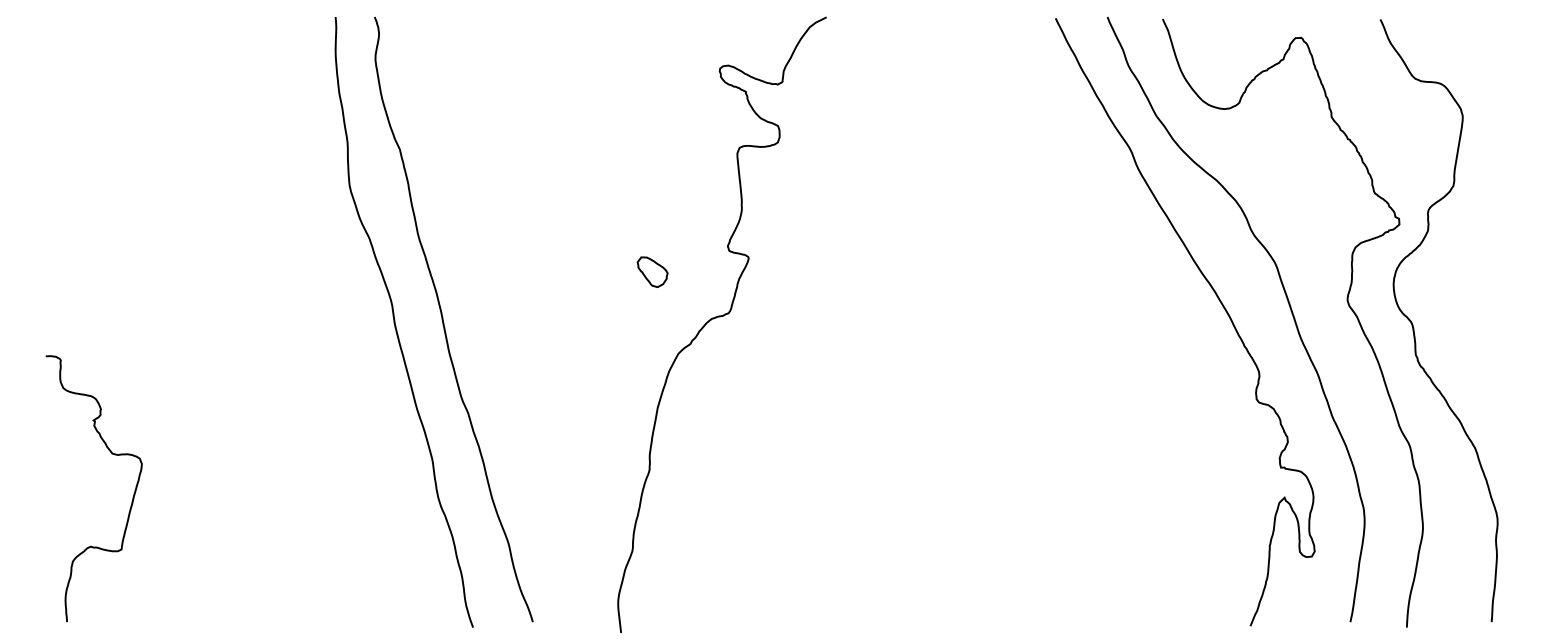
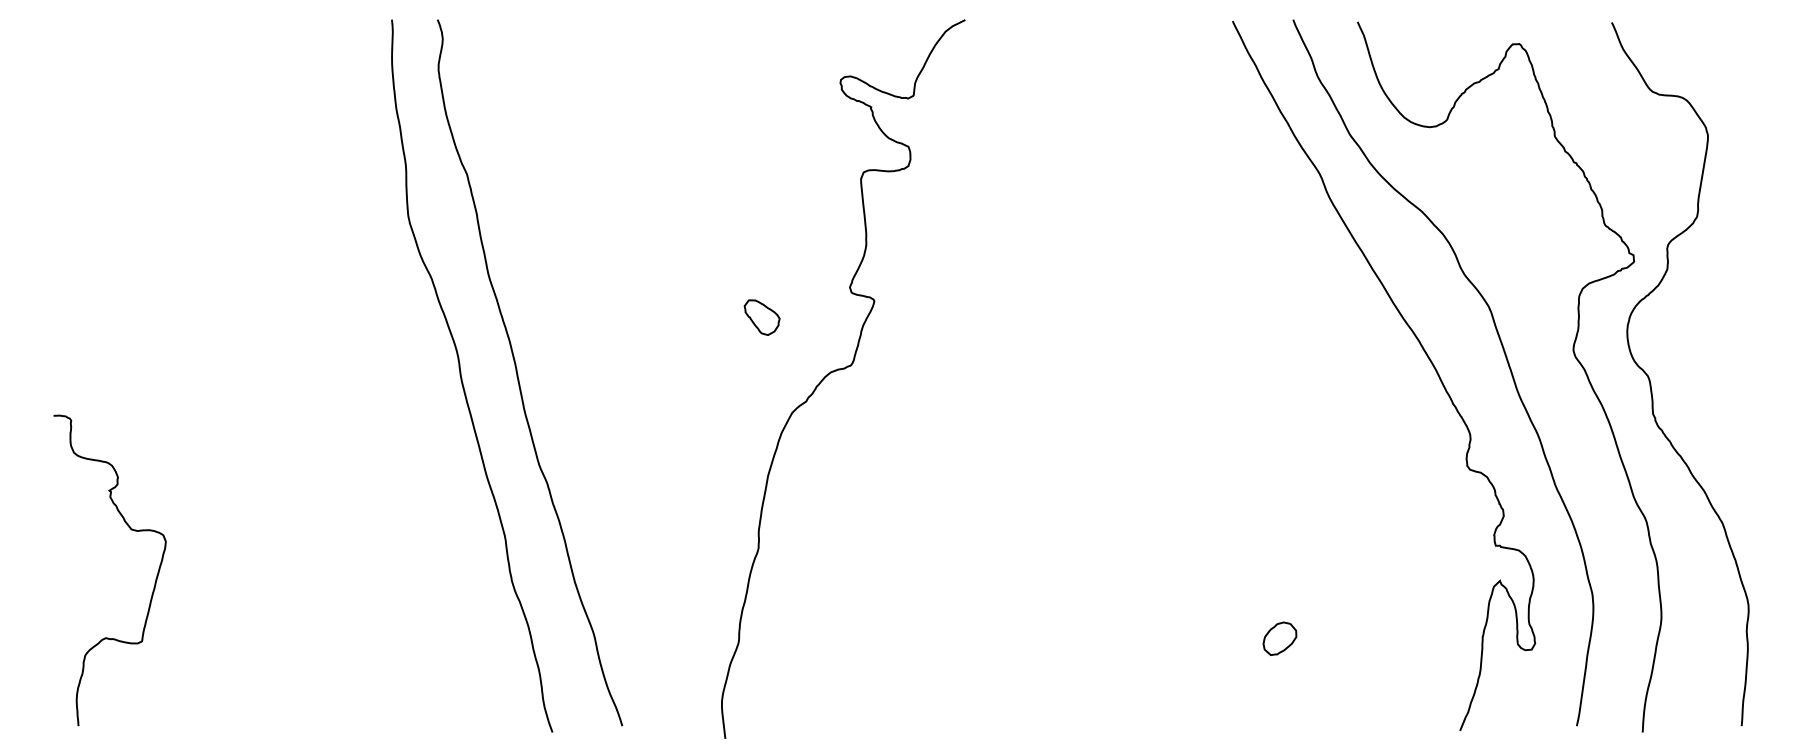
part: (1096, 547) -> (1280, 639), added

